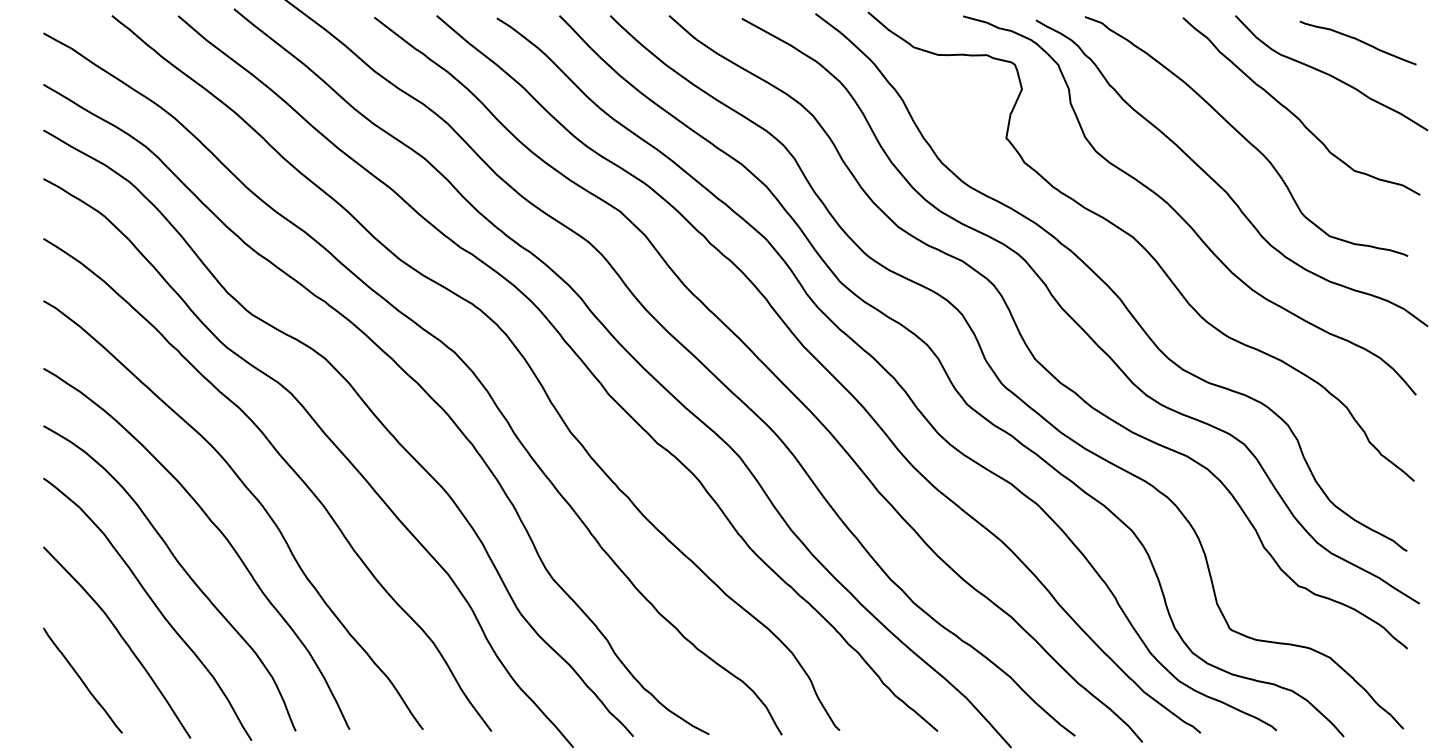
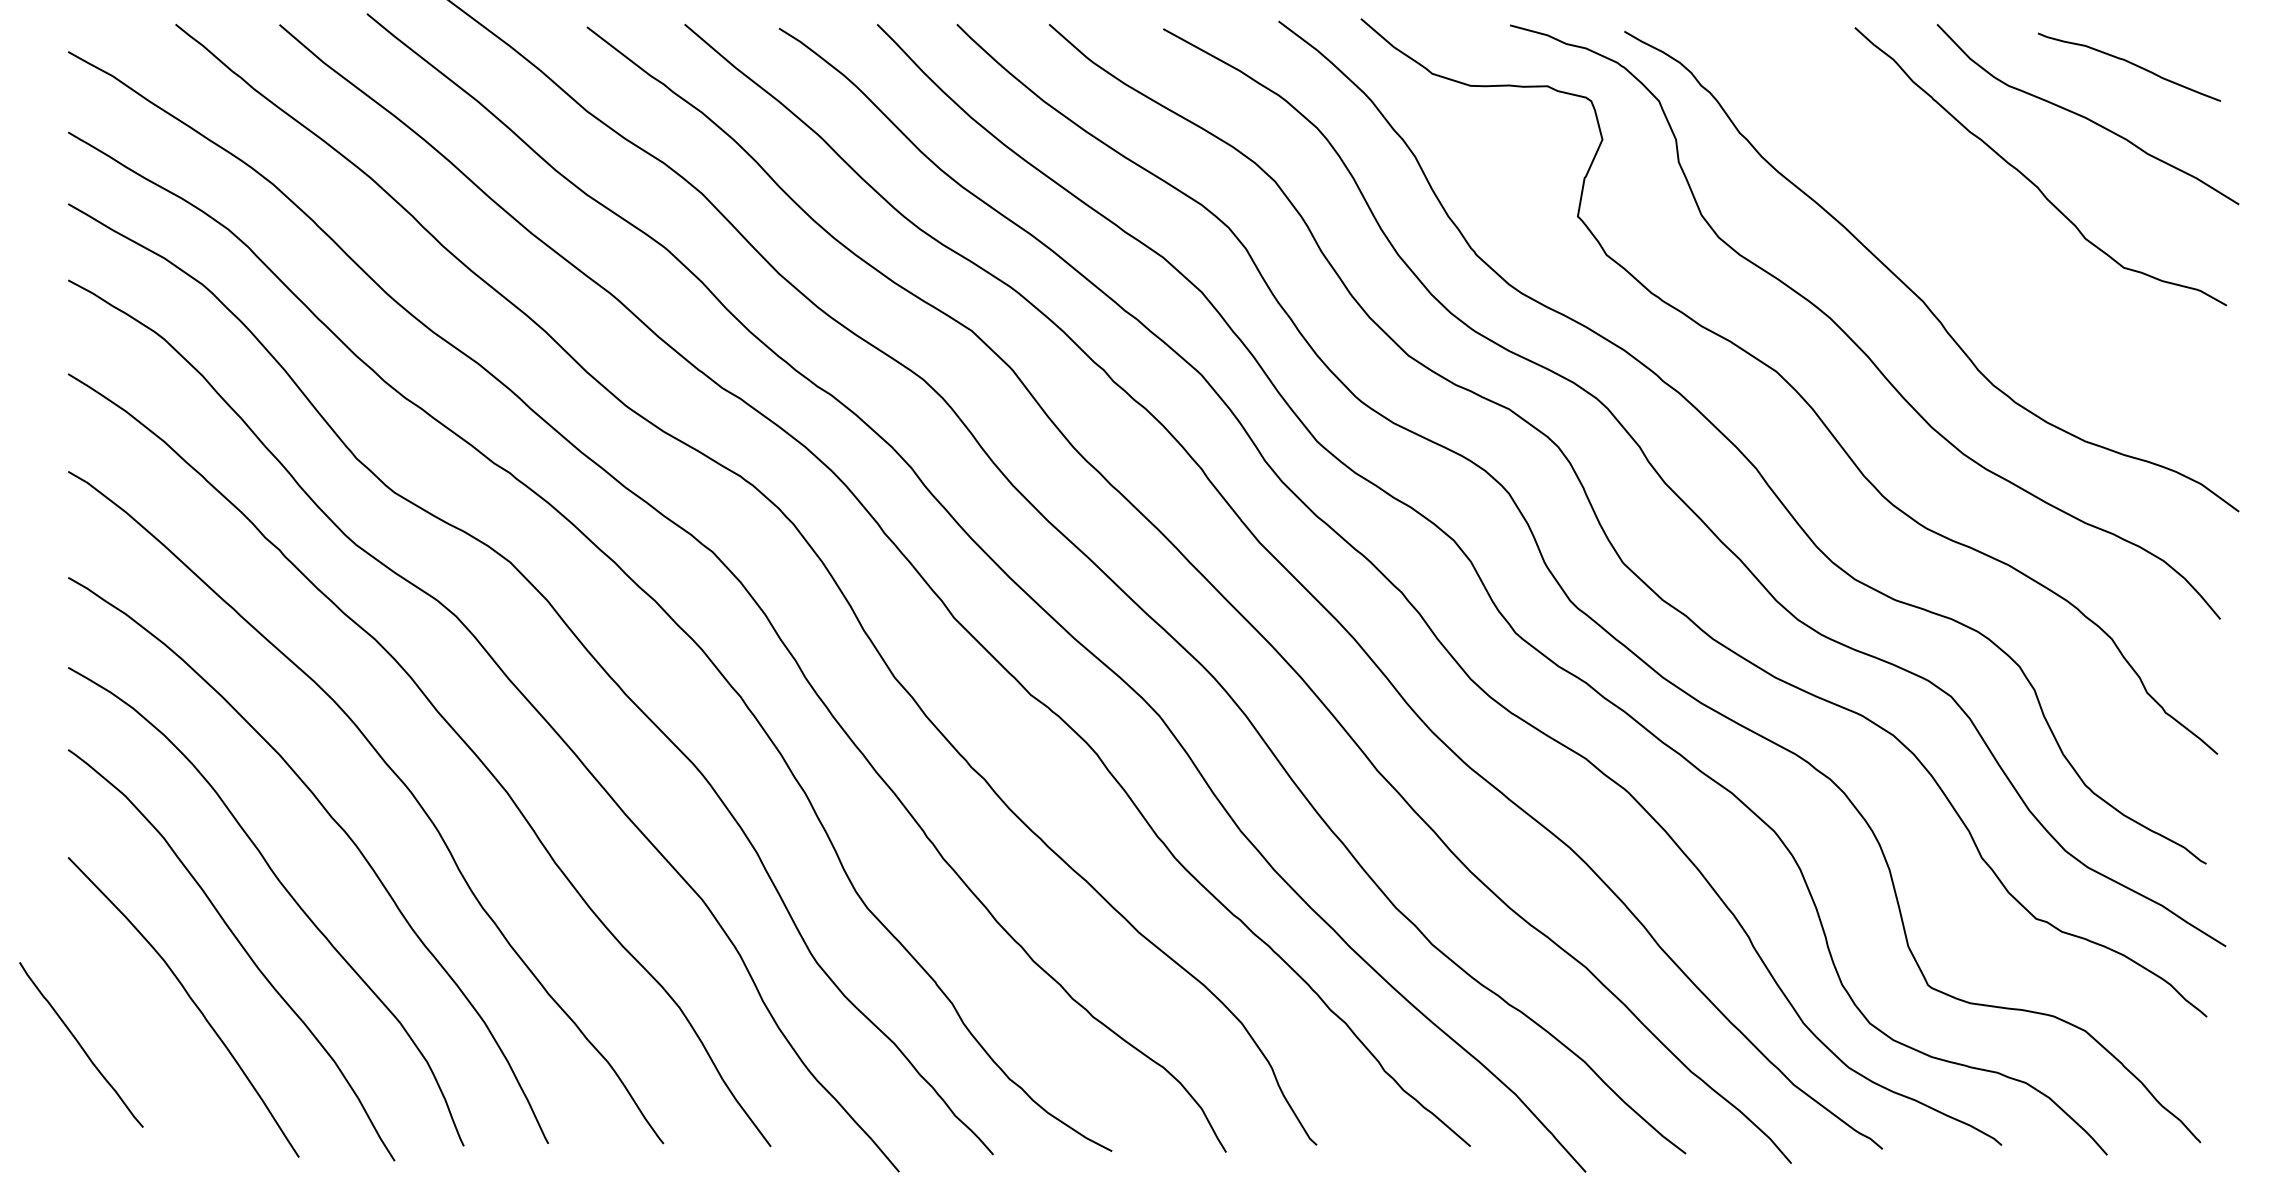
curve: (1245, 137) -> (1952, 215), removed
curve: (82, 680) -> (80, 1044), moved

